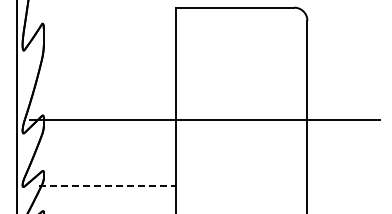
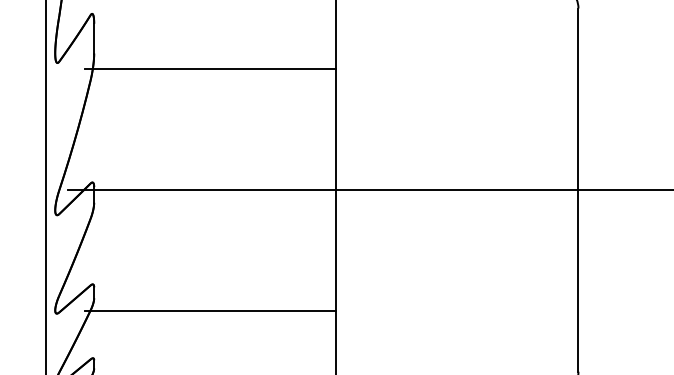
line: (106, 53) -> (209, 68), added
line: (107, 185) -> (211, 311), dashed -> solid

